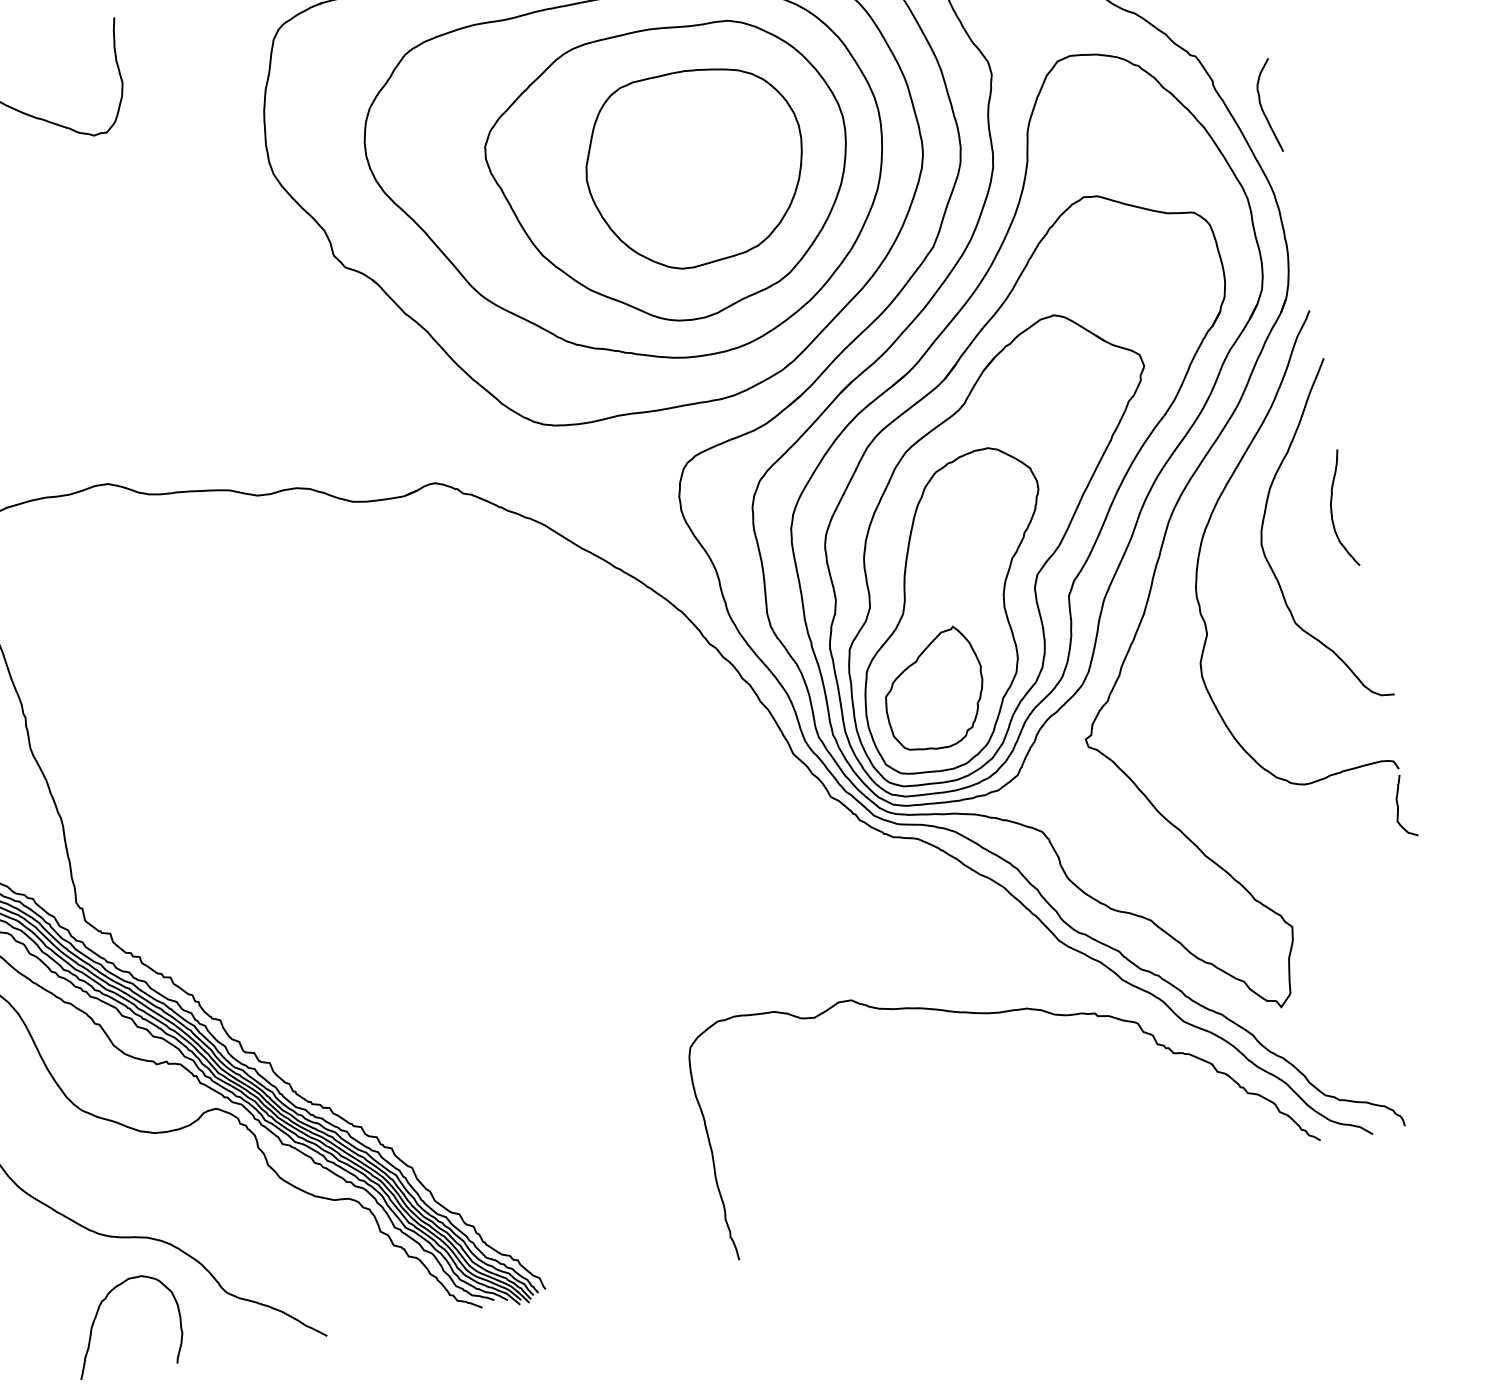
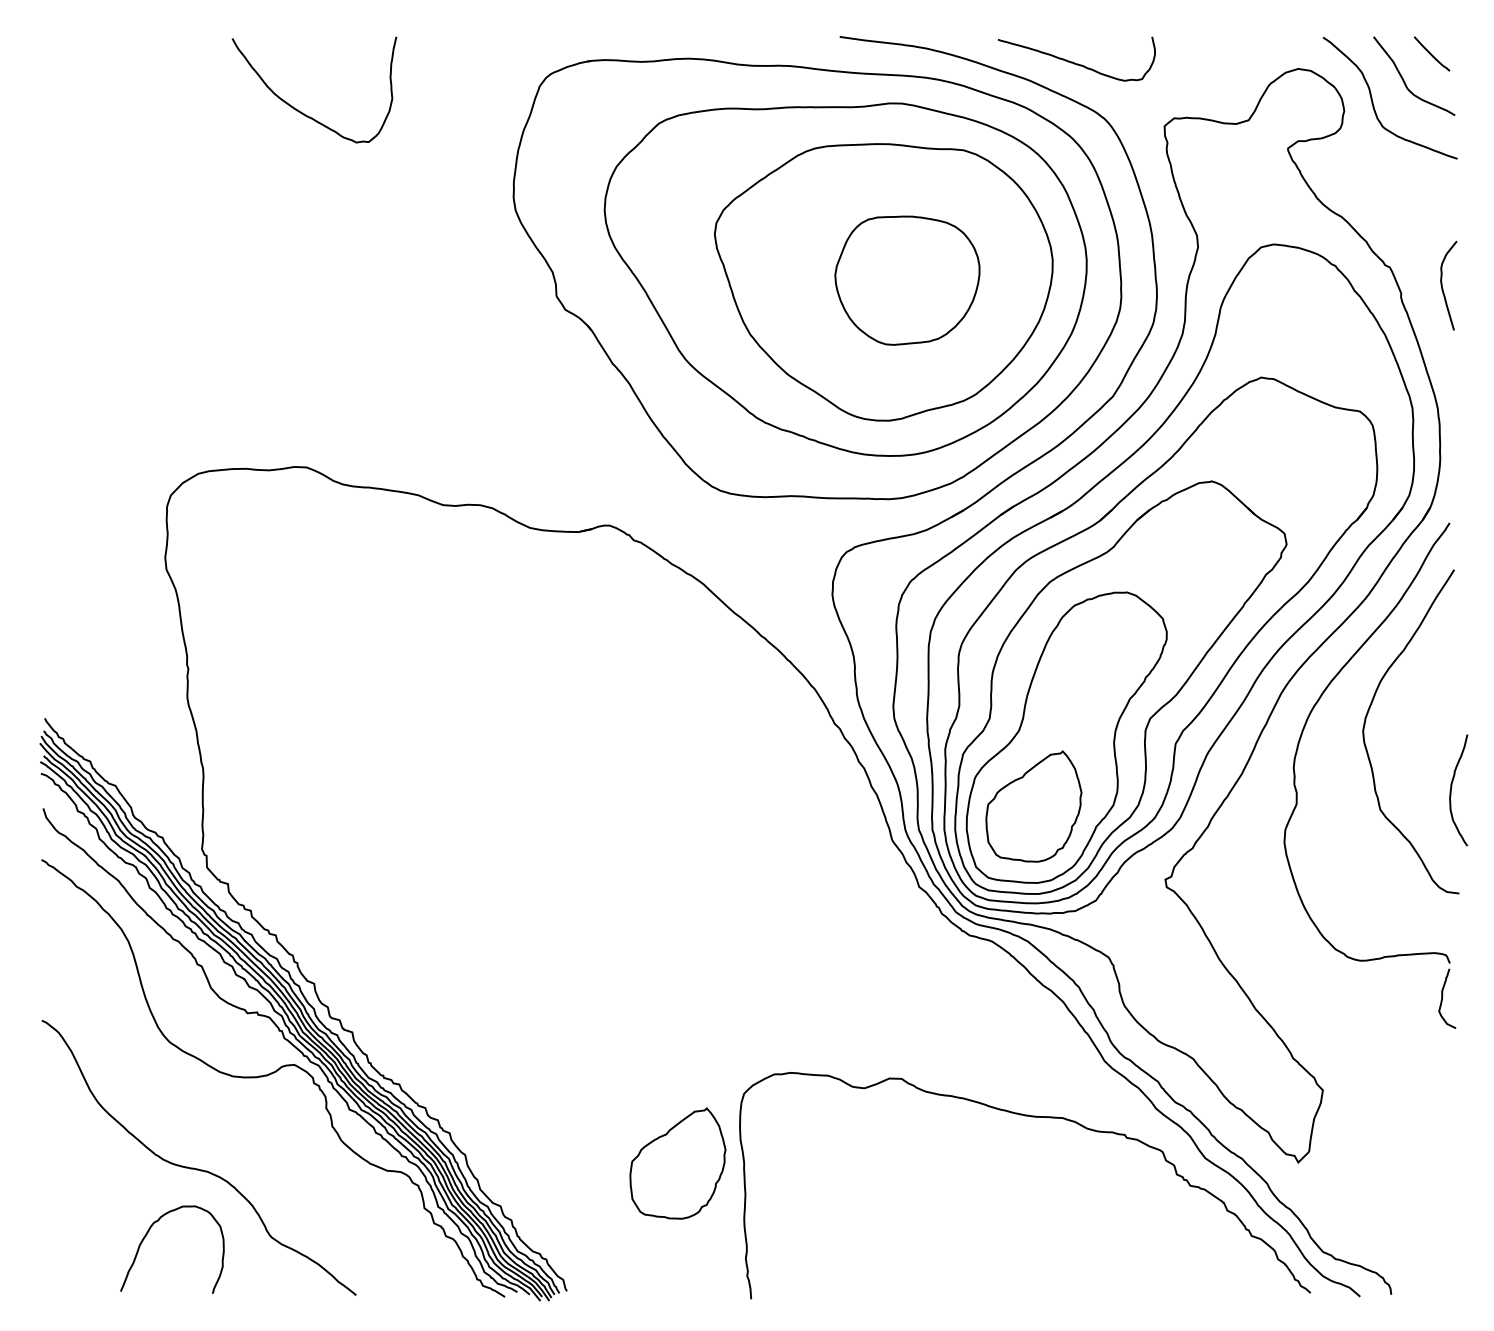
curve: (1263, 110) -> (1443, 288), moved
part: (695, 167) -> (907, 280), size x0.7
curve: (1332, 510) -> (1451, 790), moved
part: (635, 1133) -> (677, 1163), added

